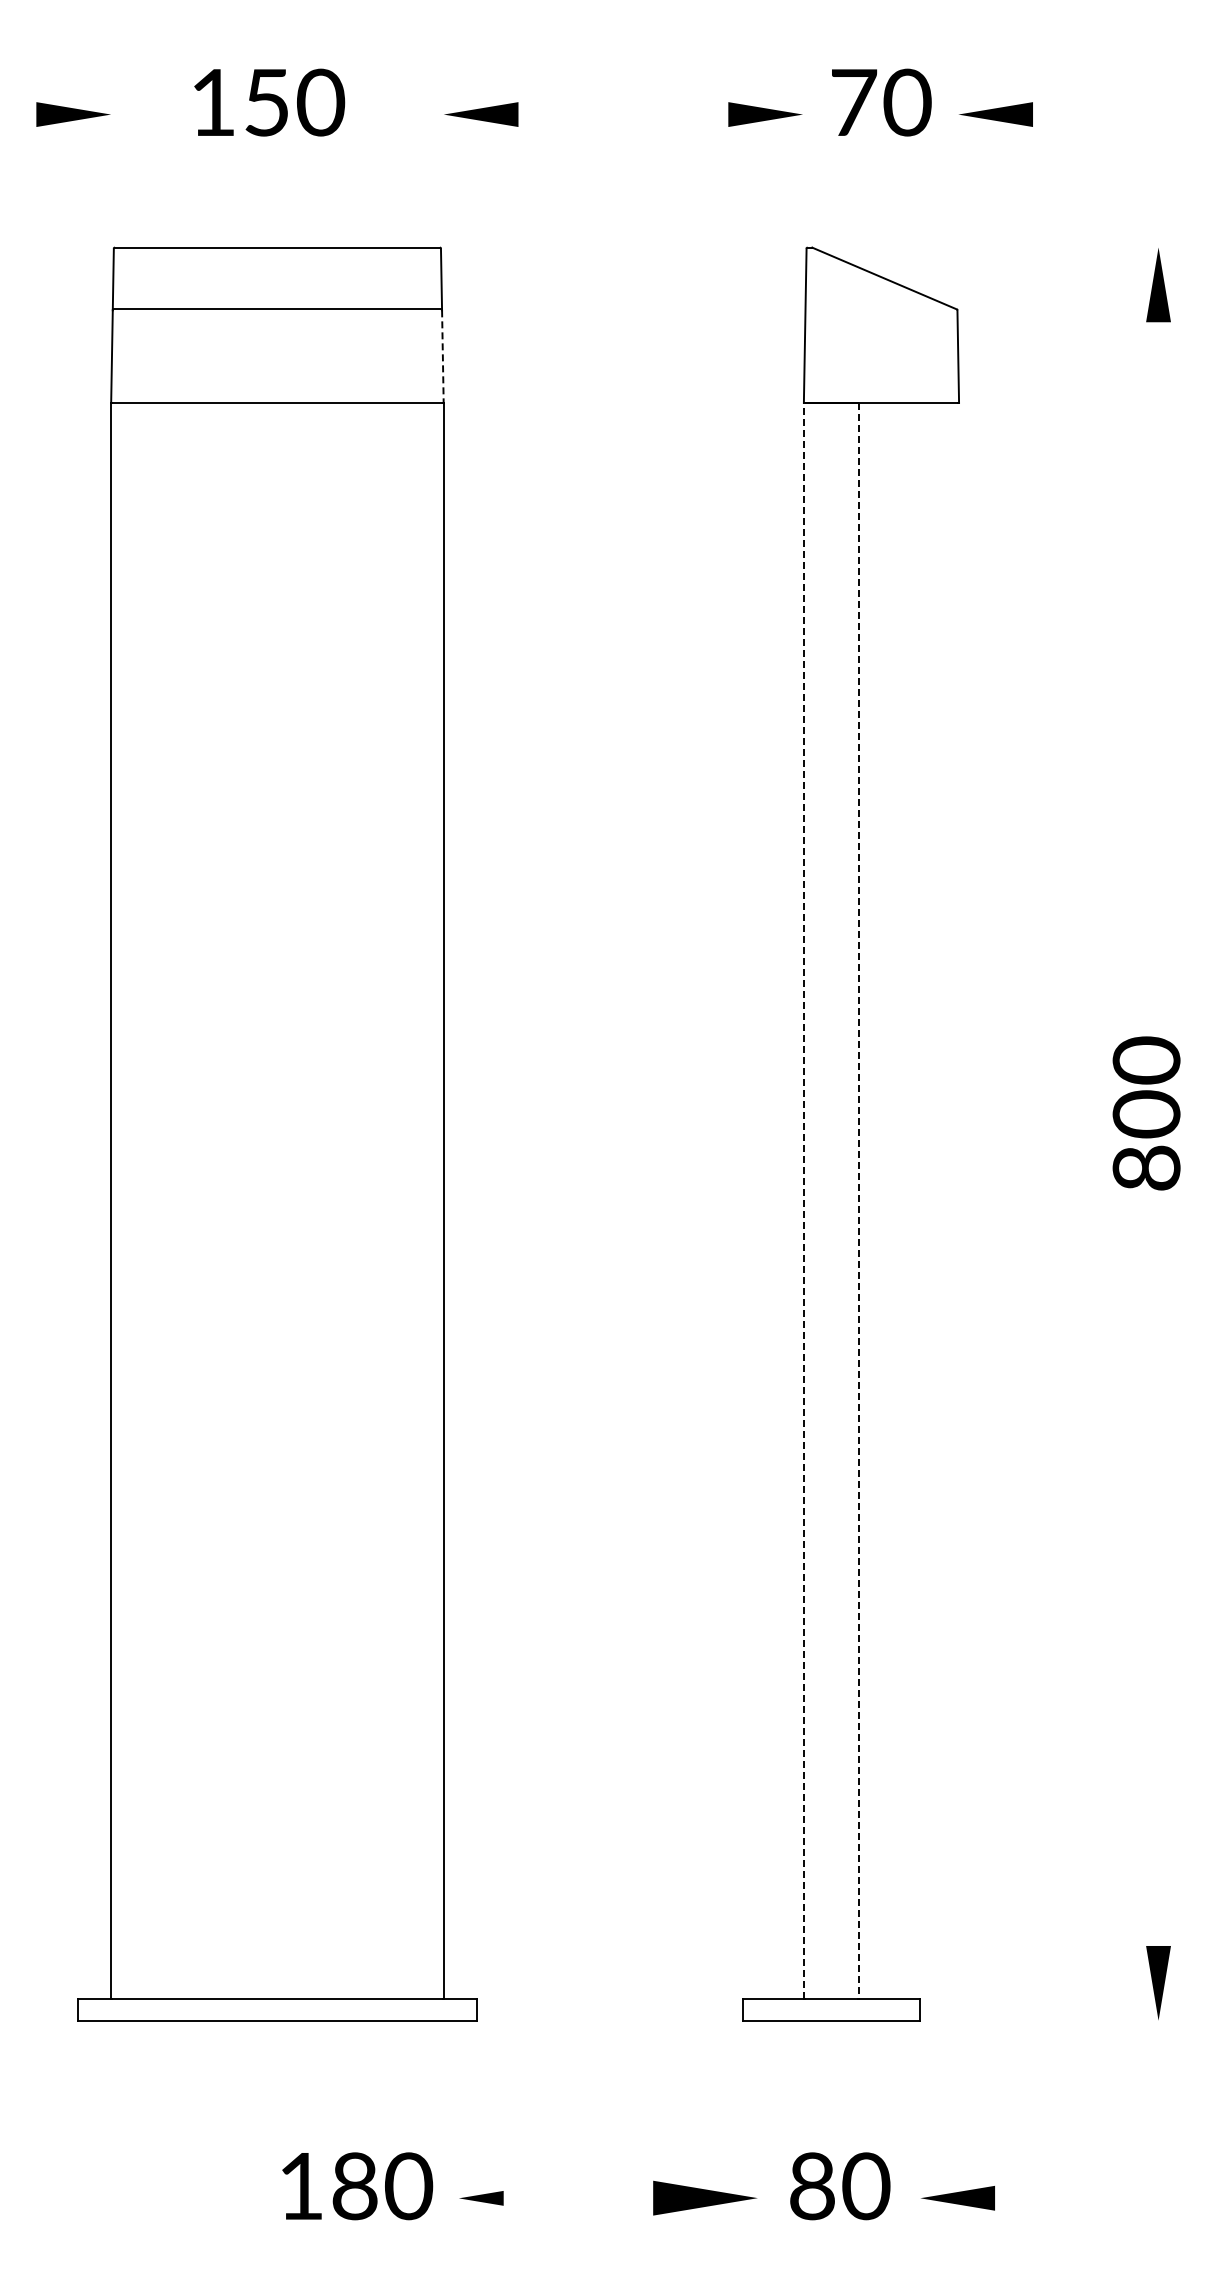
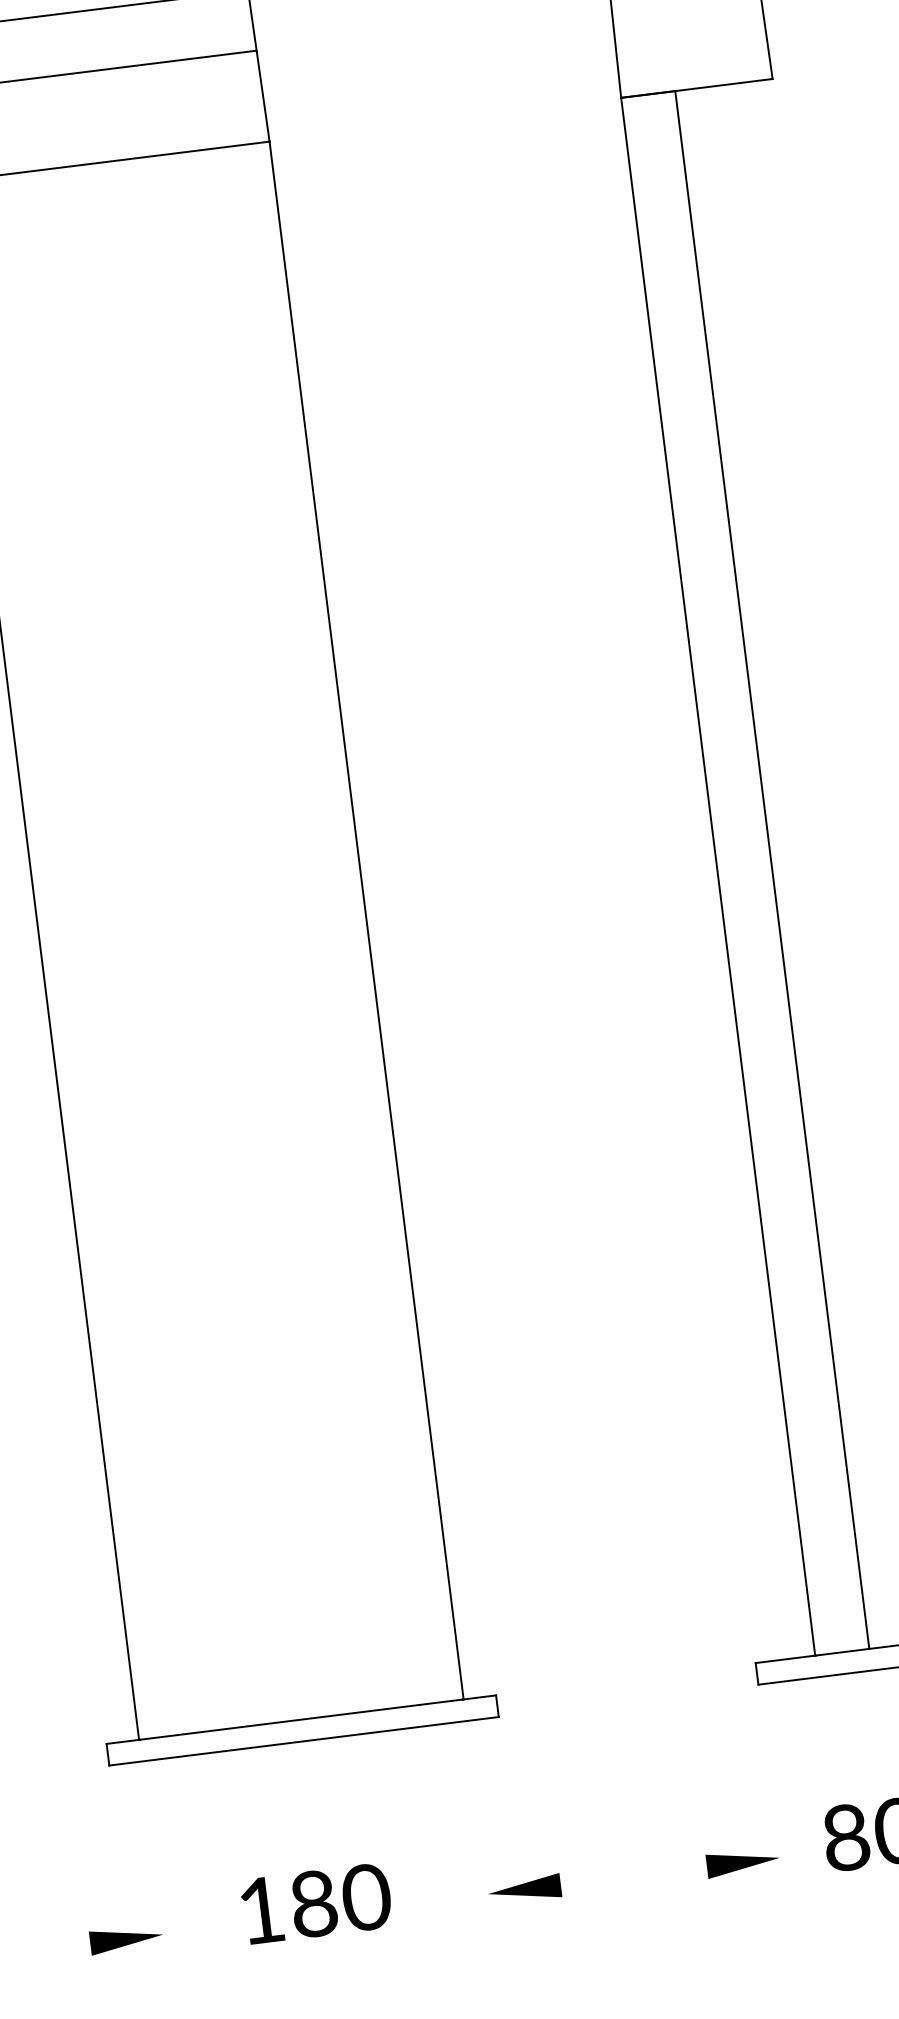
line: (442, 357) -> (262, 97), dashed -> solid
line: (803, 1200) -> (717, 876), dashed -> solid
line: (859, 1201) -> (772, 870), dashed -> solid
text: (357, 2186) -> (316, 1903), moved
part: (73, 2198) -> (126, 1939), added
part: (481, 2198) -> (524, 1889), size x1.67
part: (705, 2198) -> (743, 1862), size x0.71

